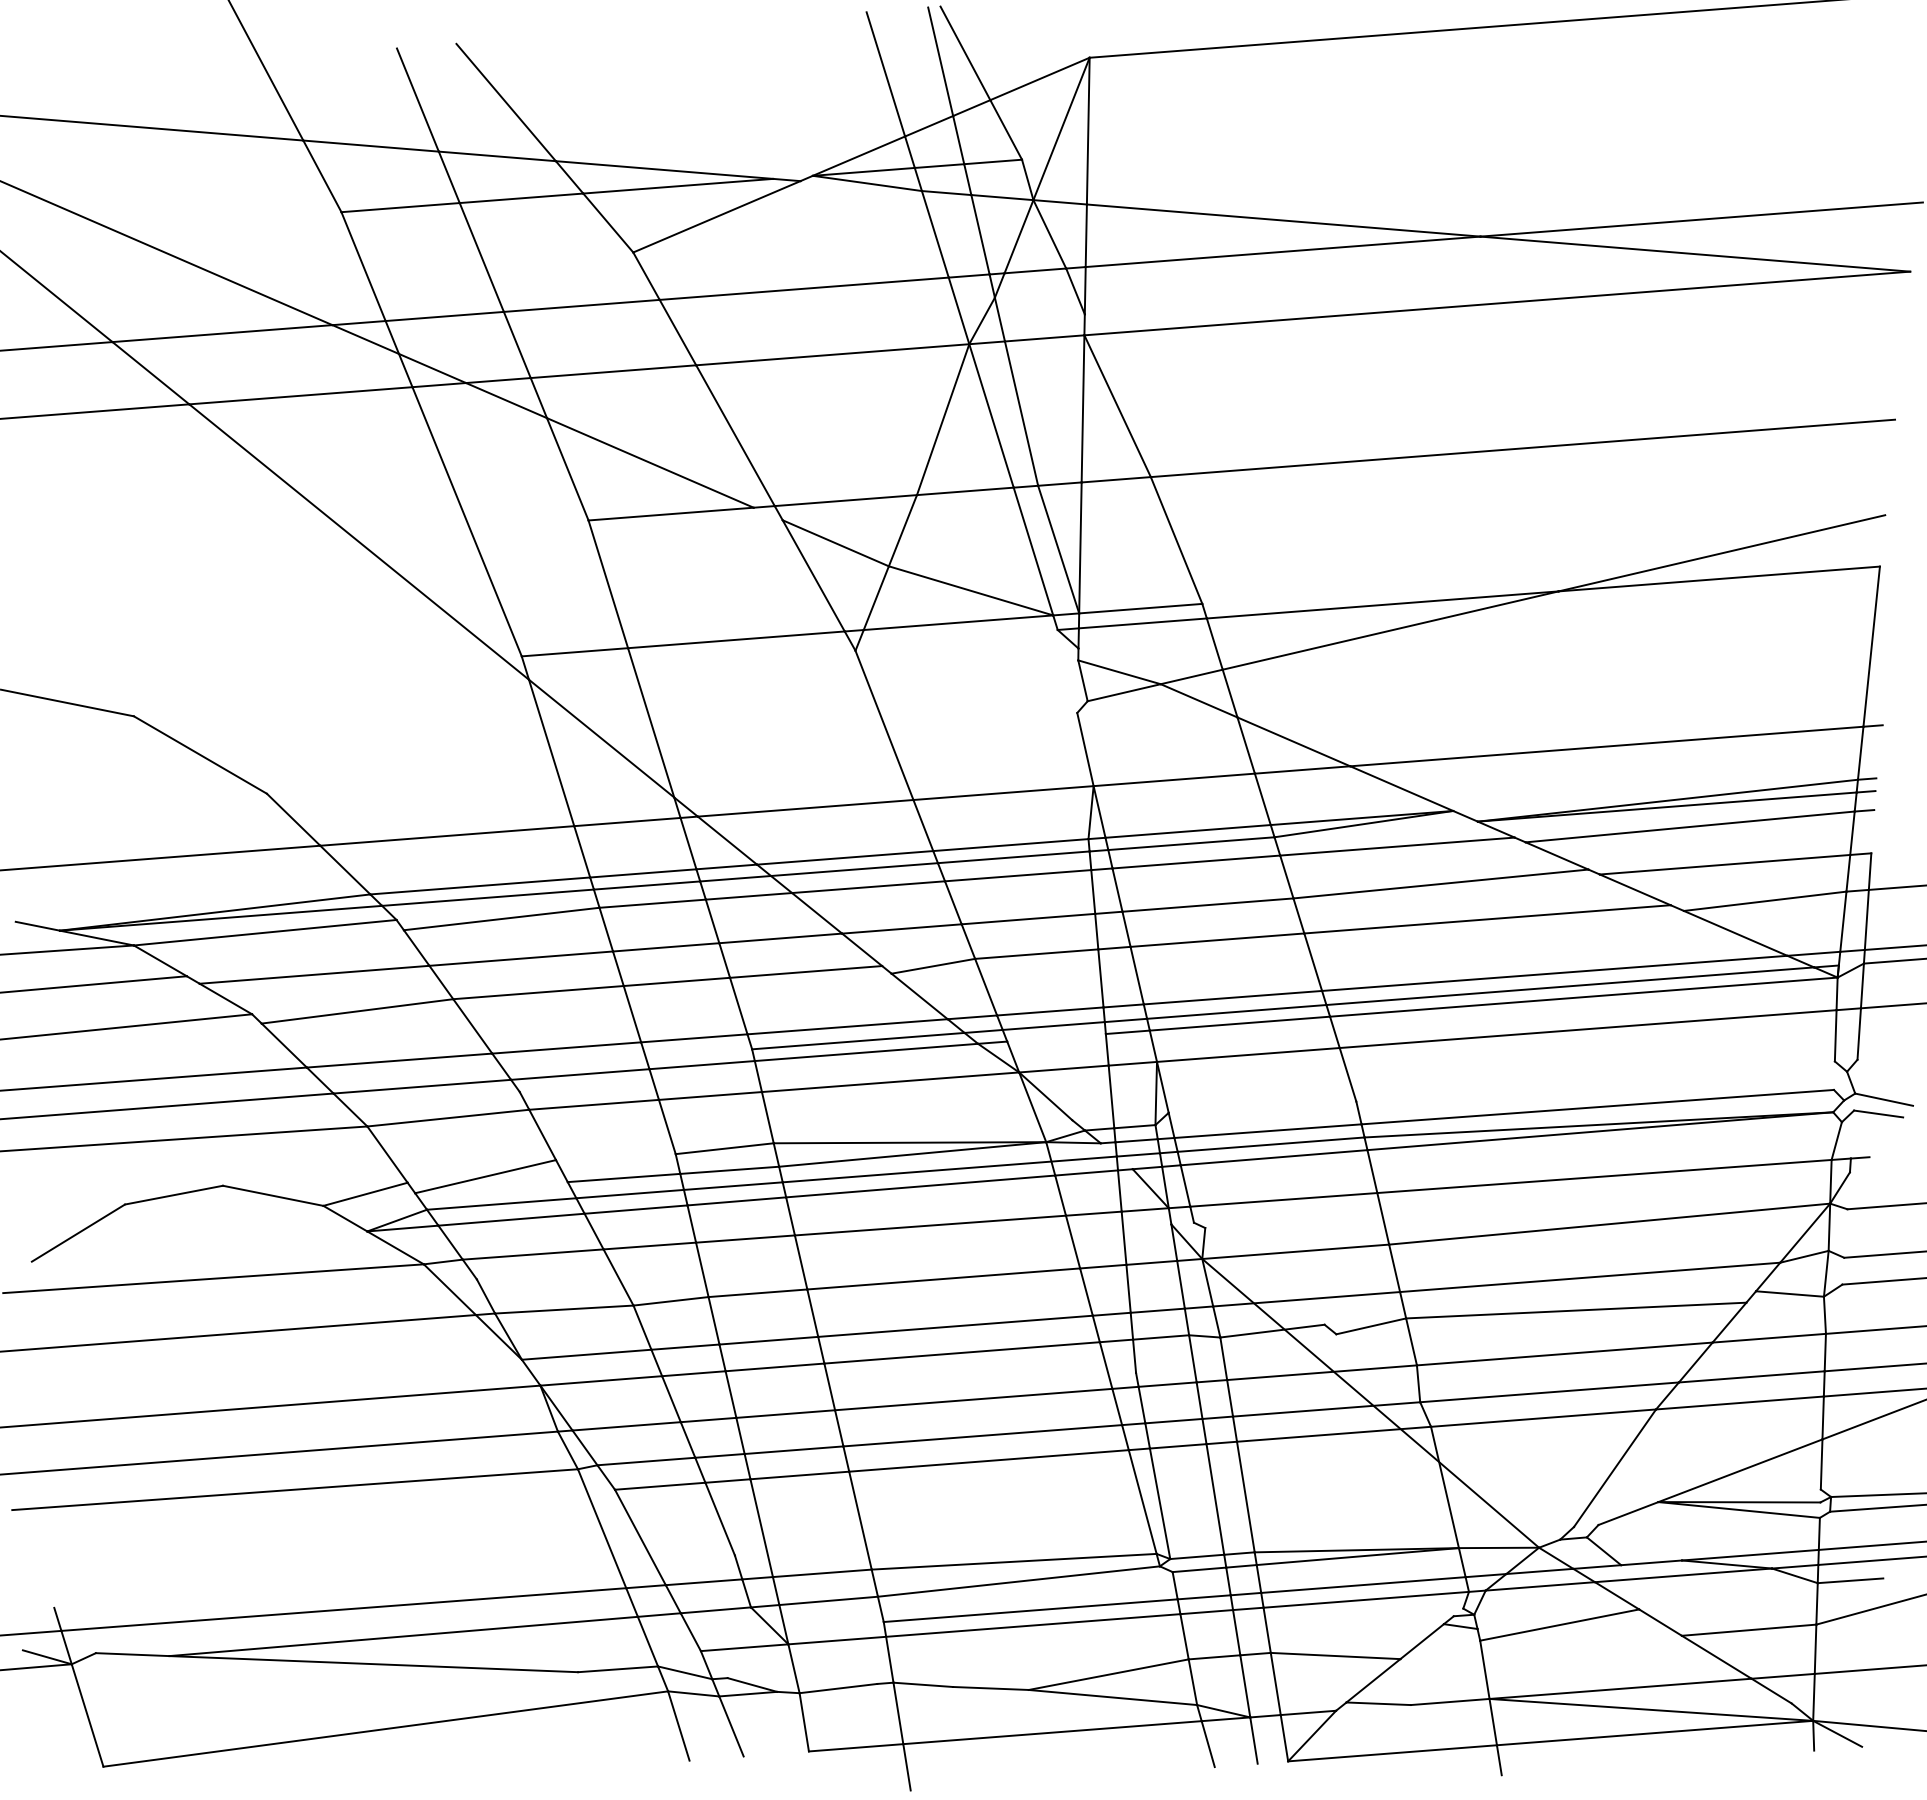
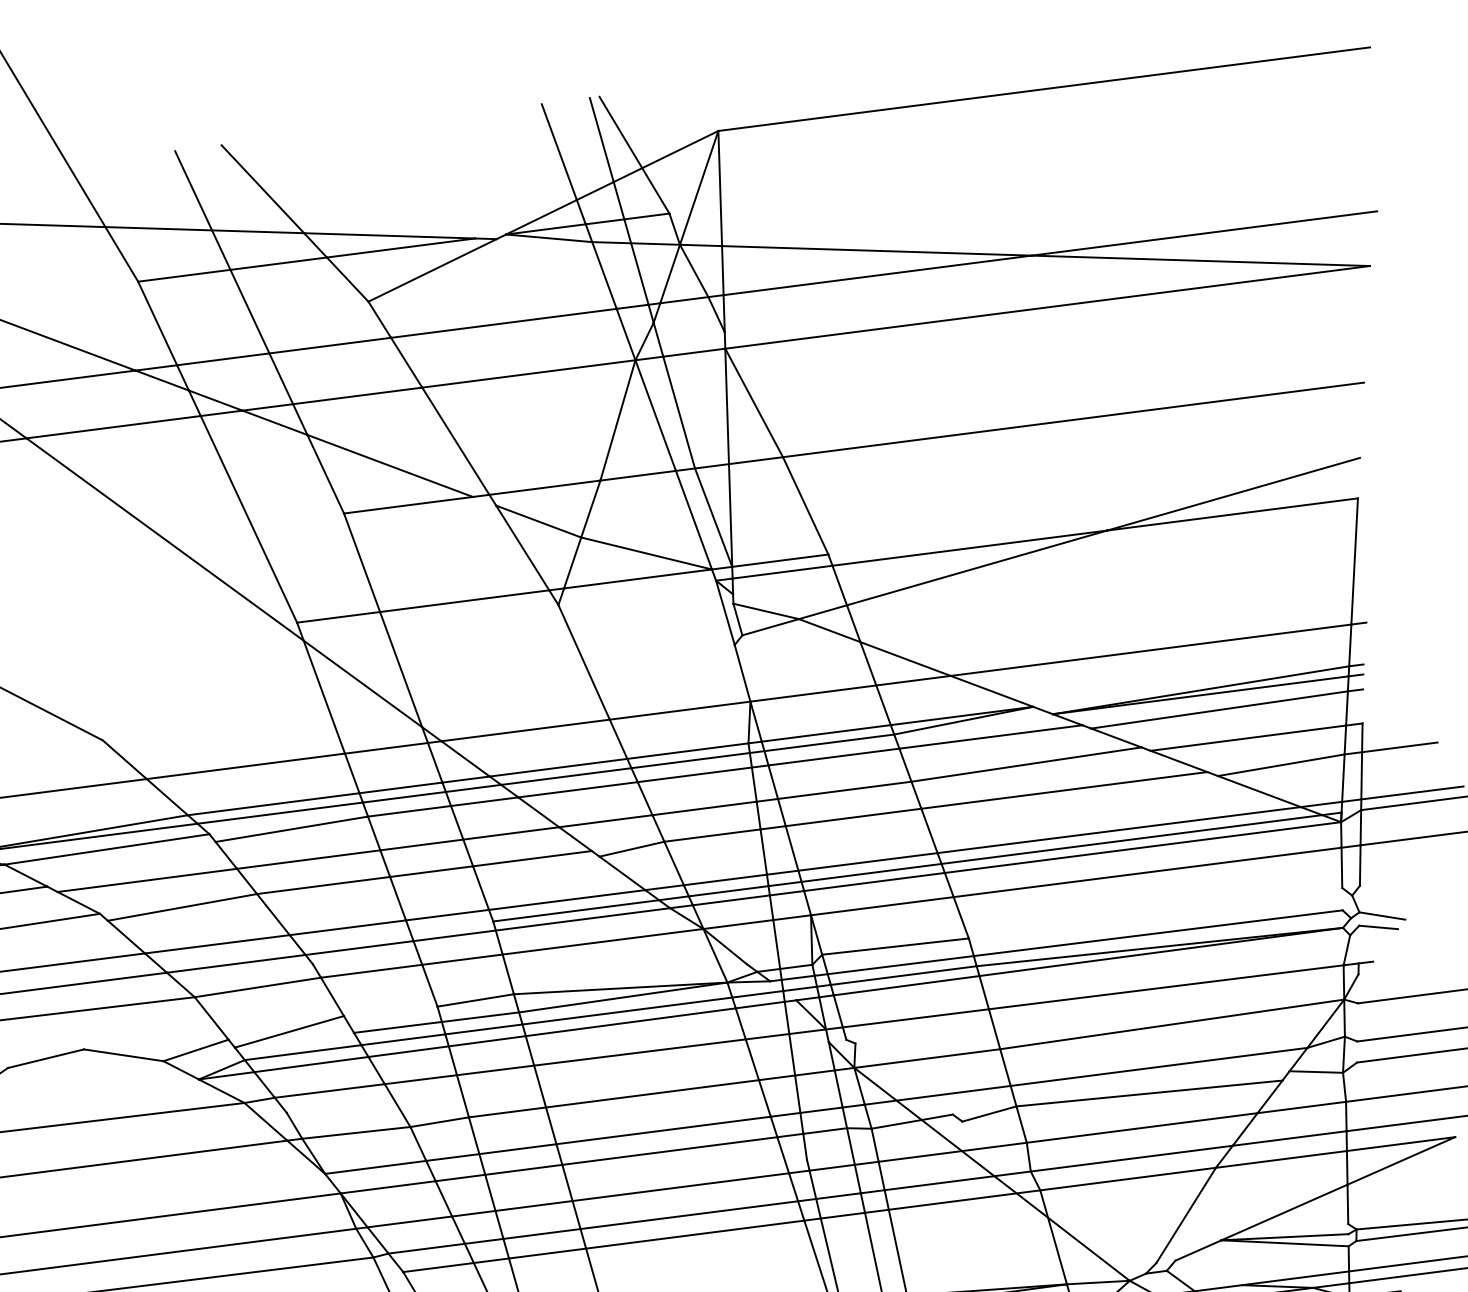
line: (1067, 670) -> (725, 612), added
line: (1056, 1037) -> (731, 900), added
line: (1262, 1106) -> (895, 946), added

